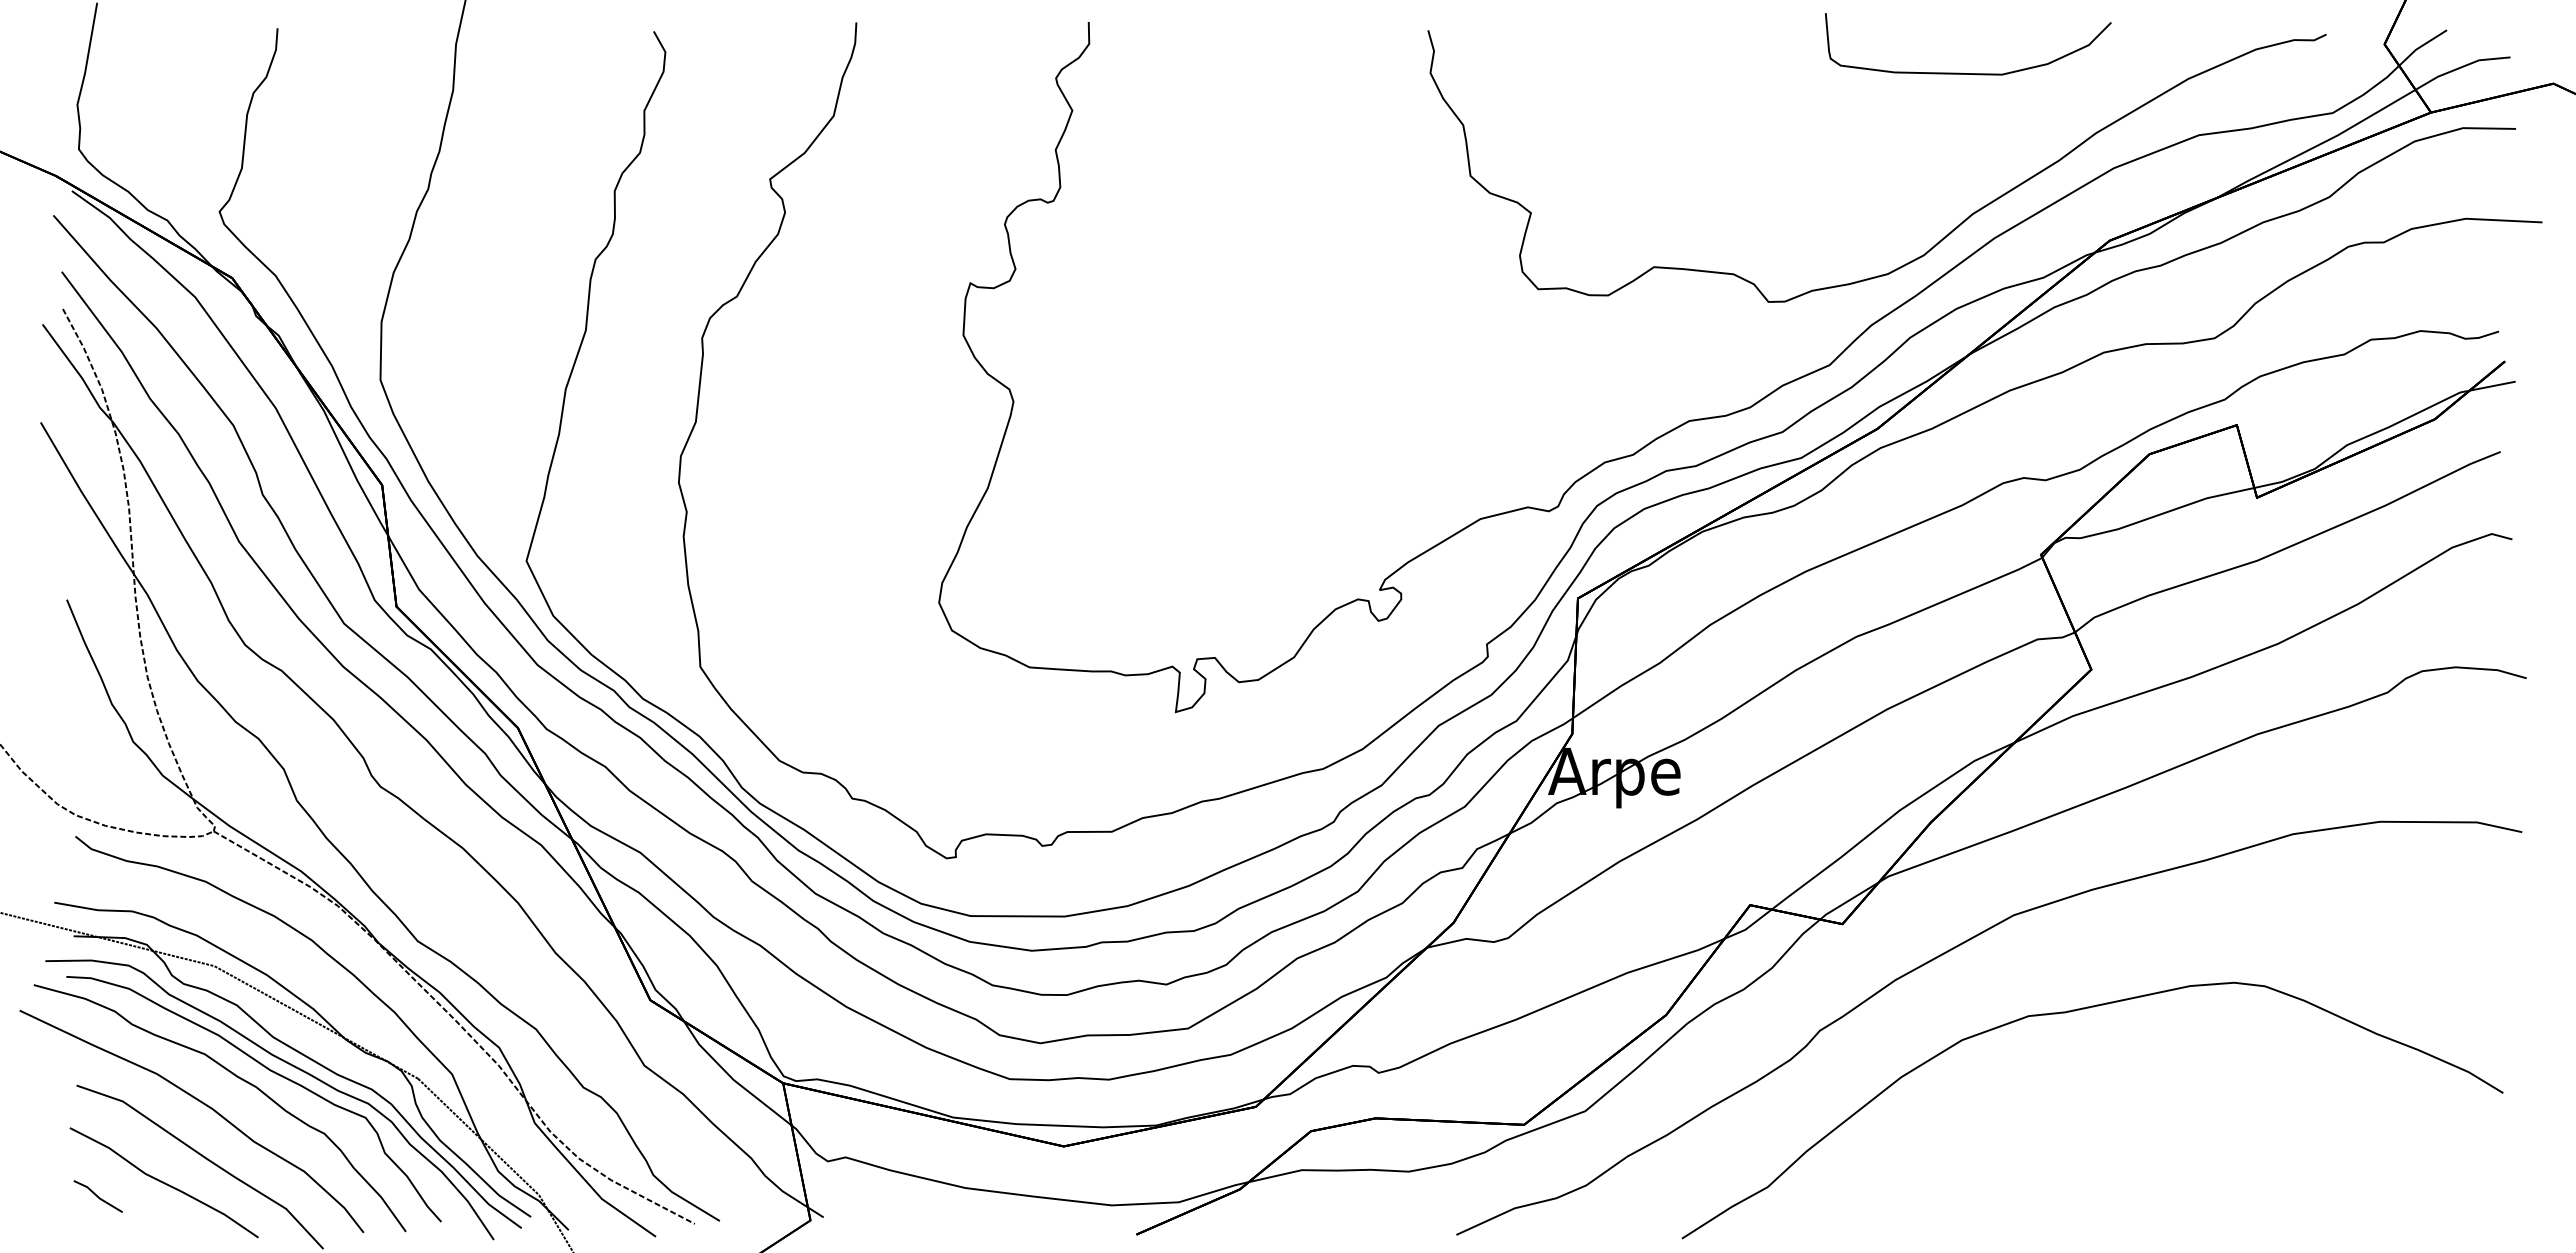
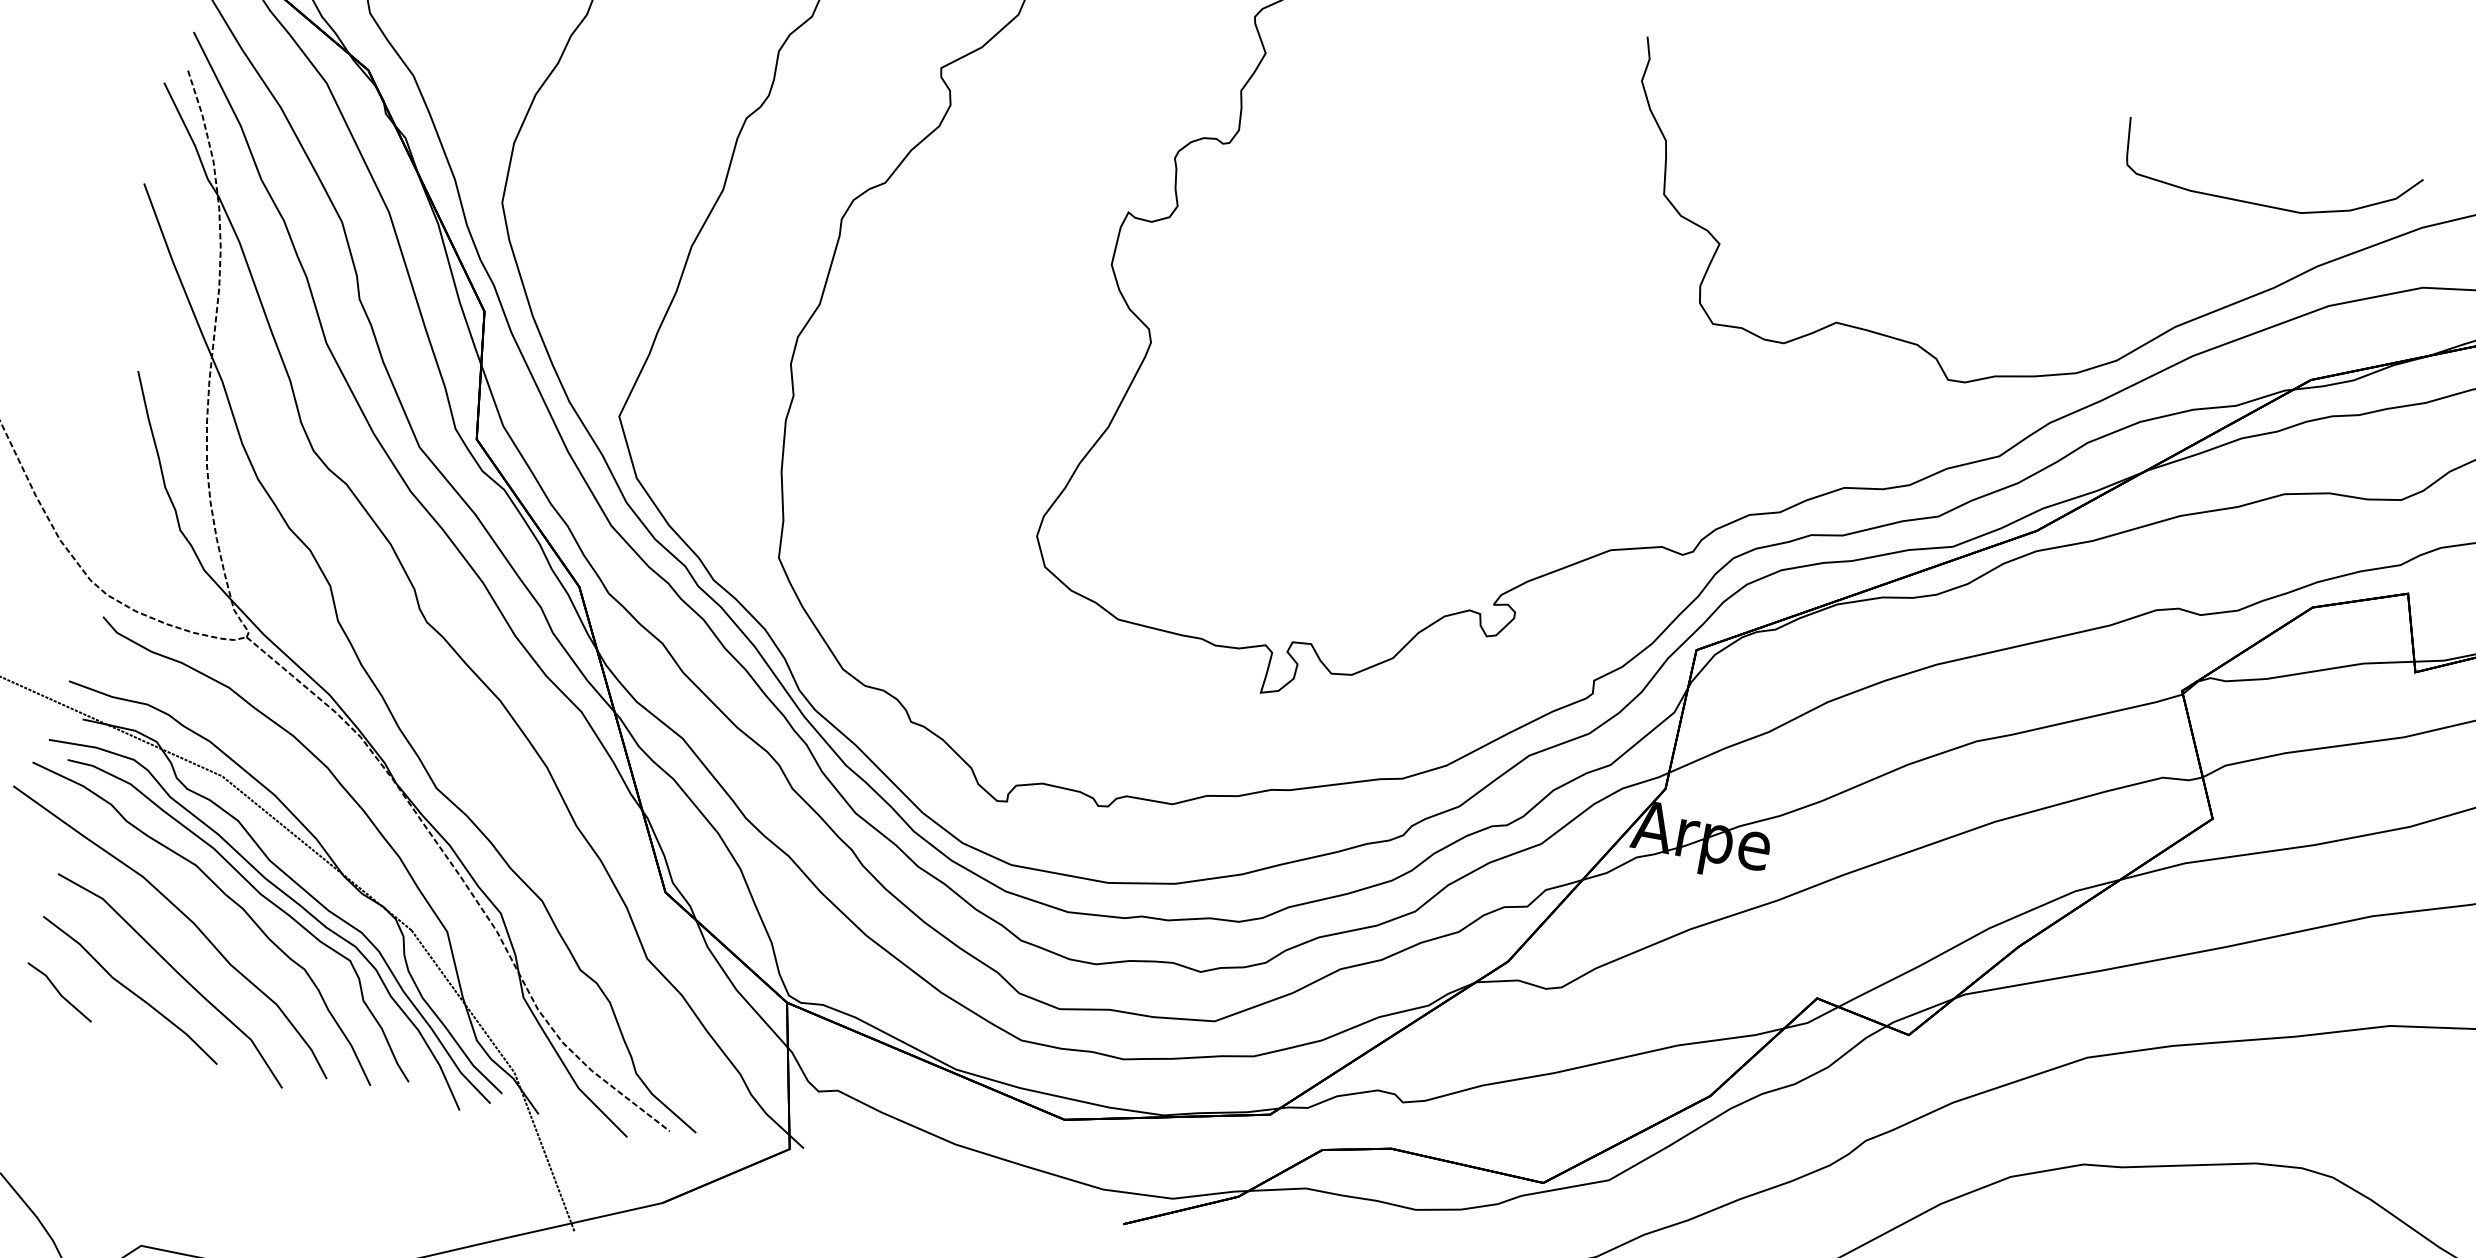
curve: (1968, 73) -> (2266, 205), moved
part: (98, 1196) -> (60, 992), size x1.43

